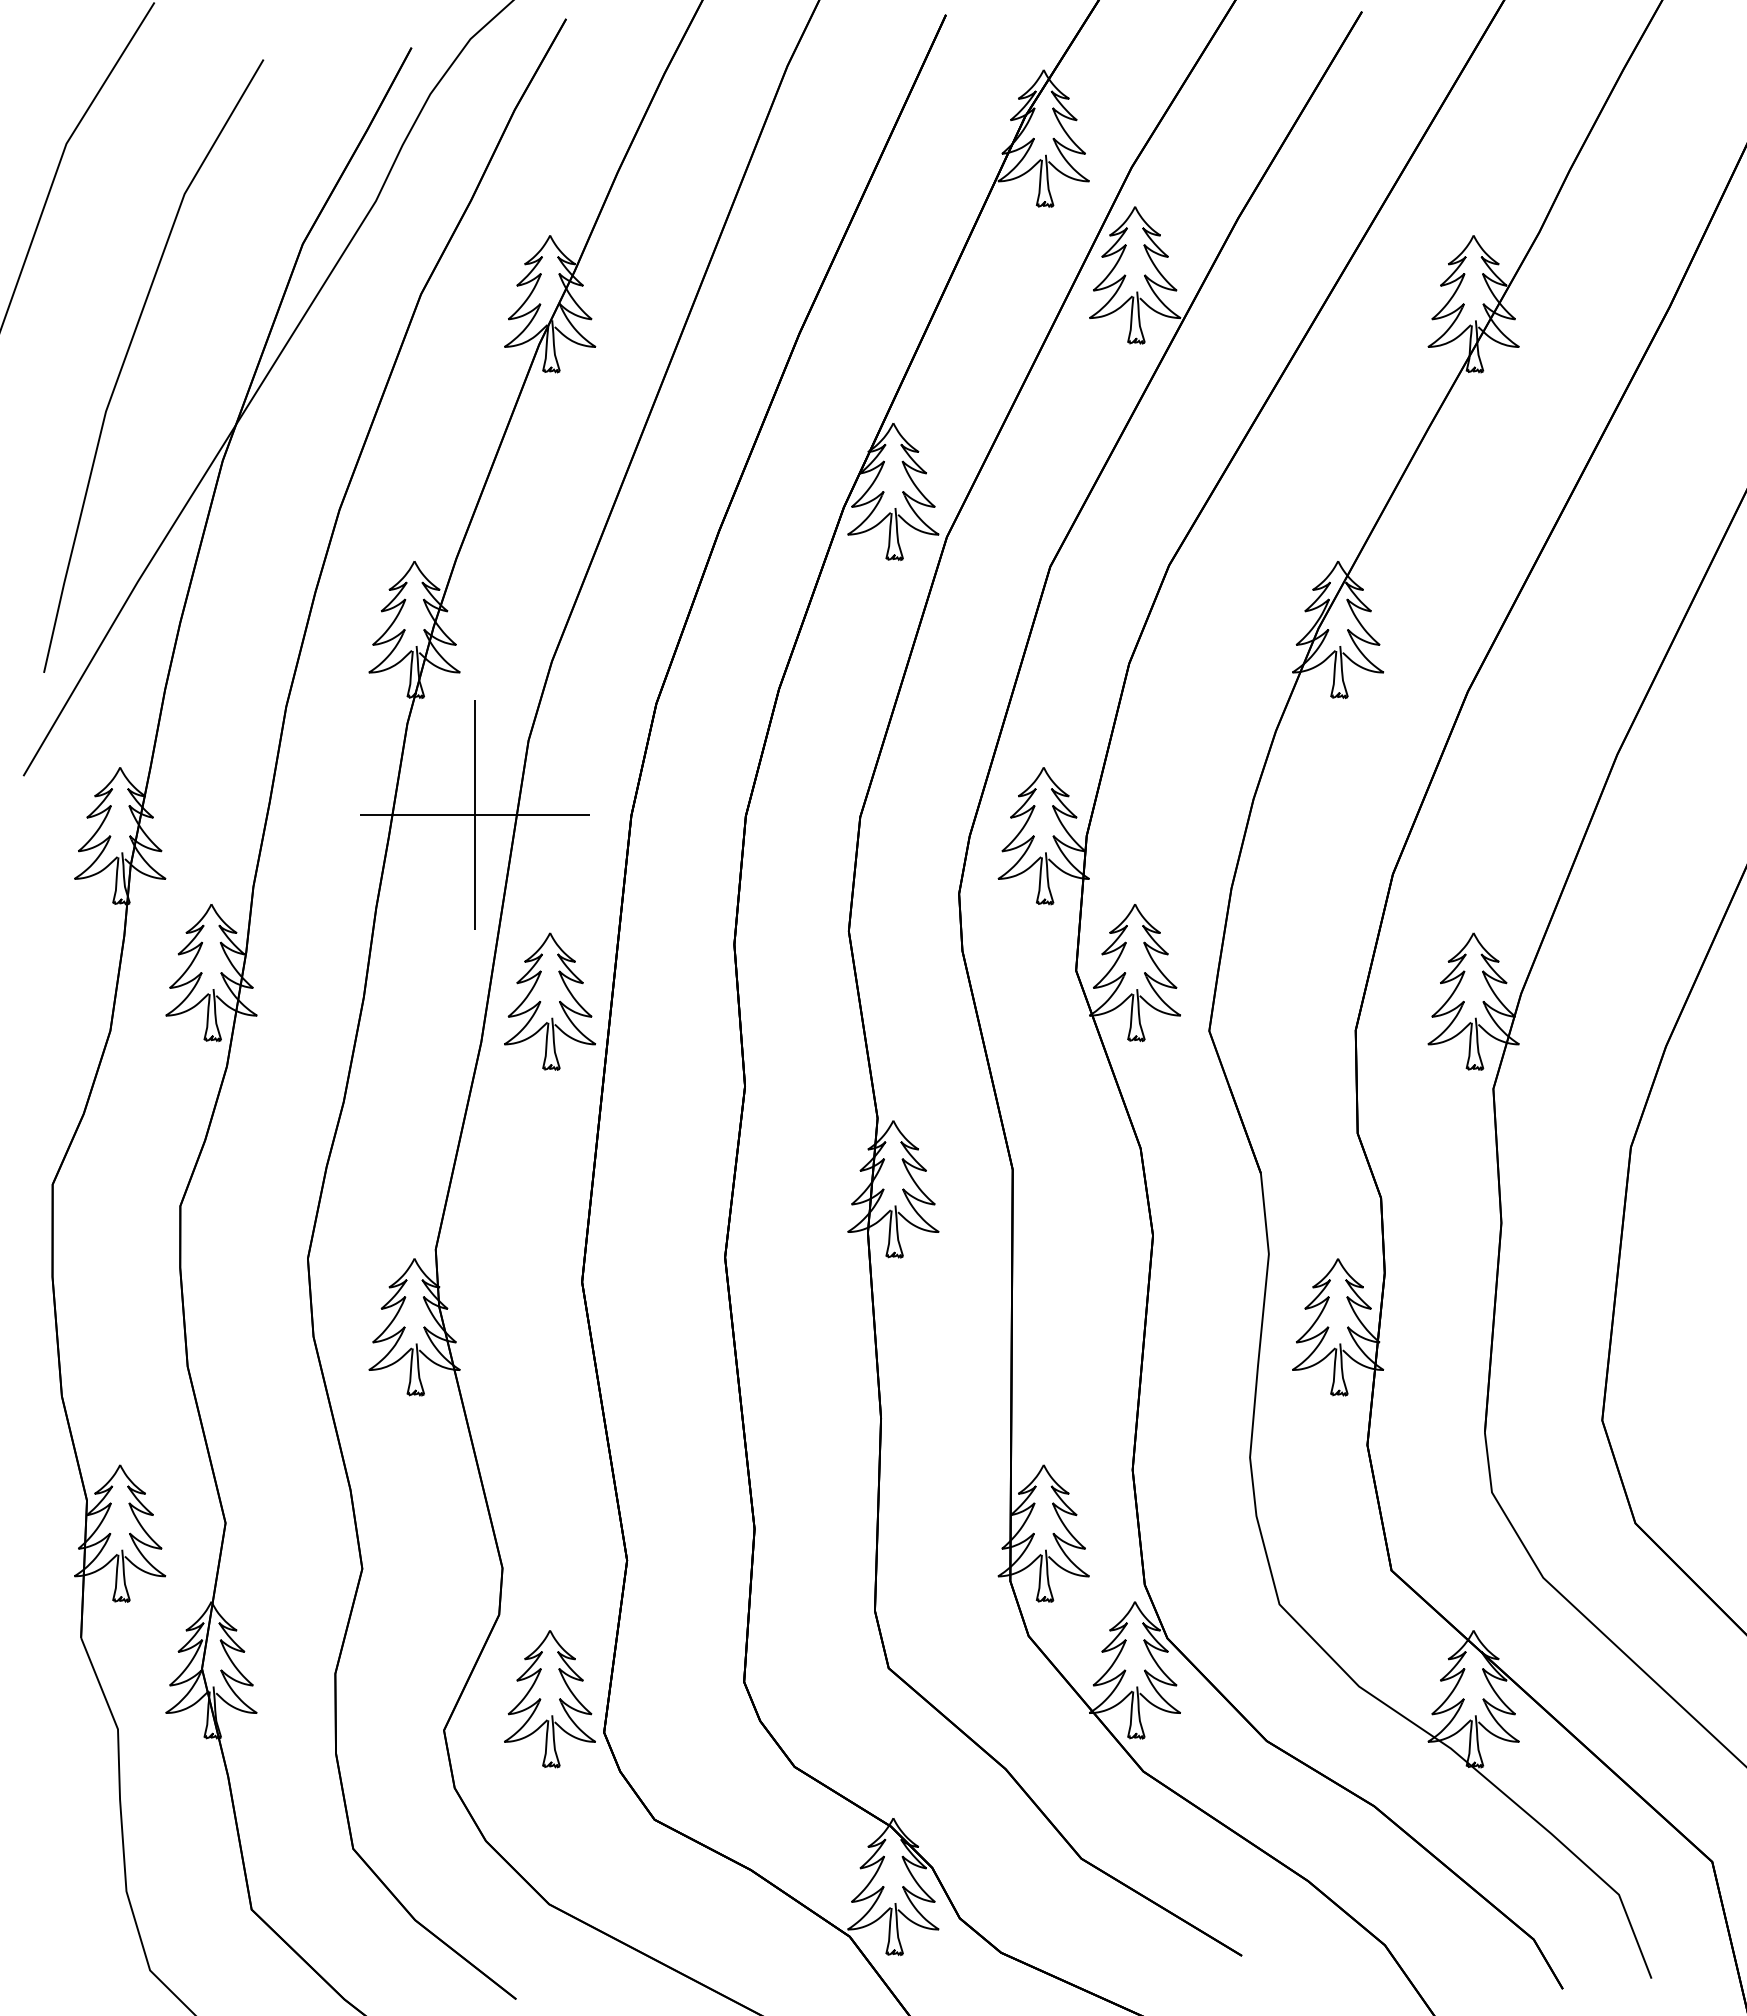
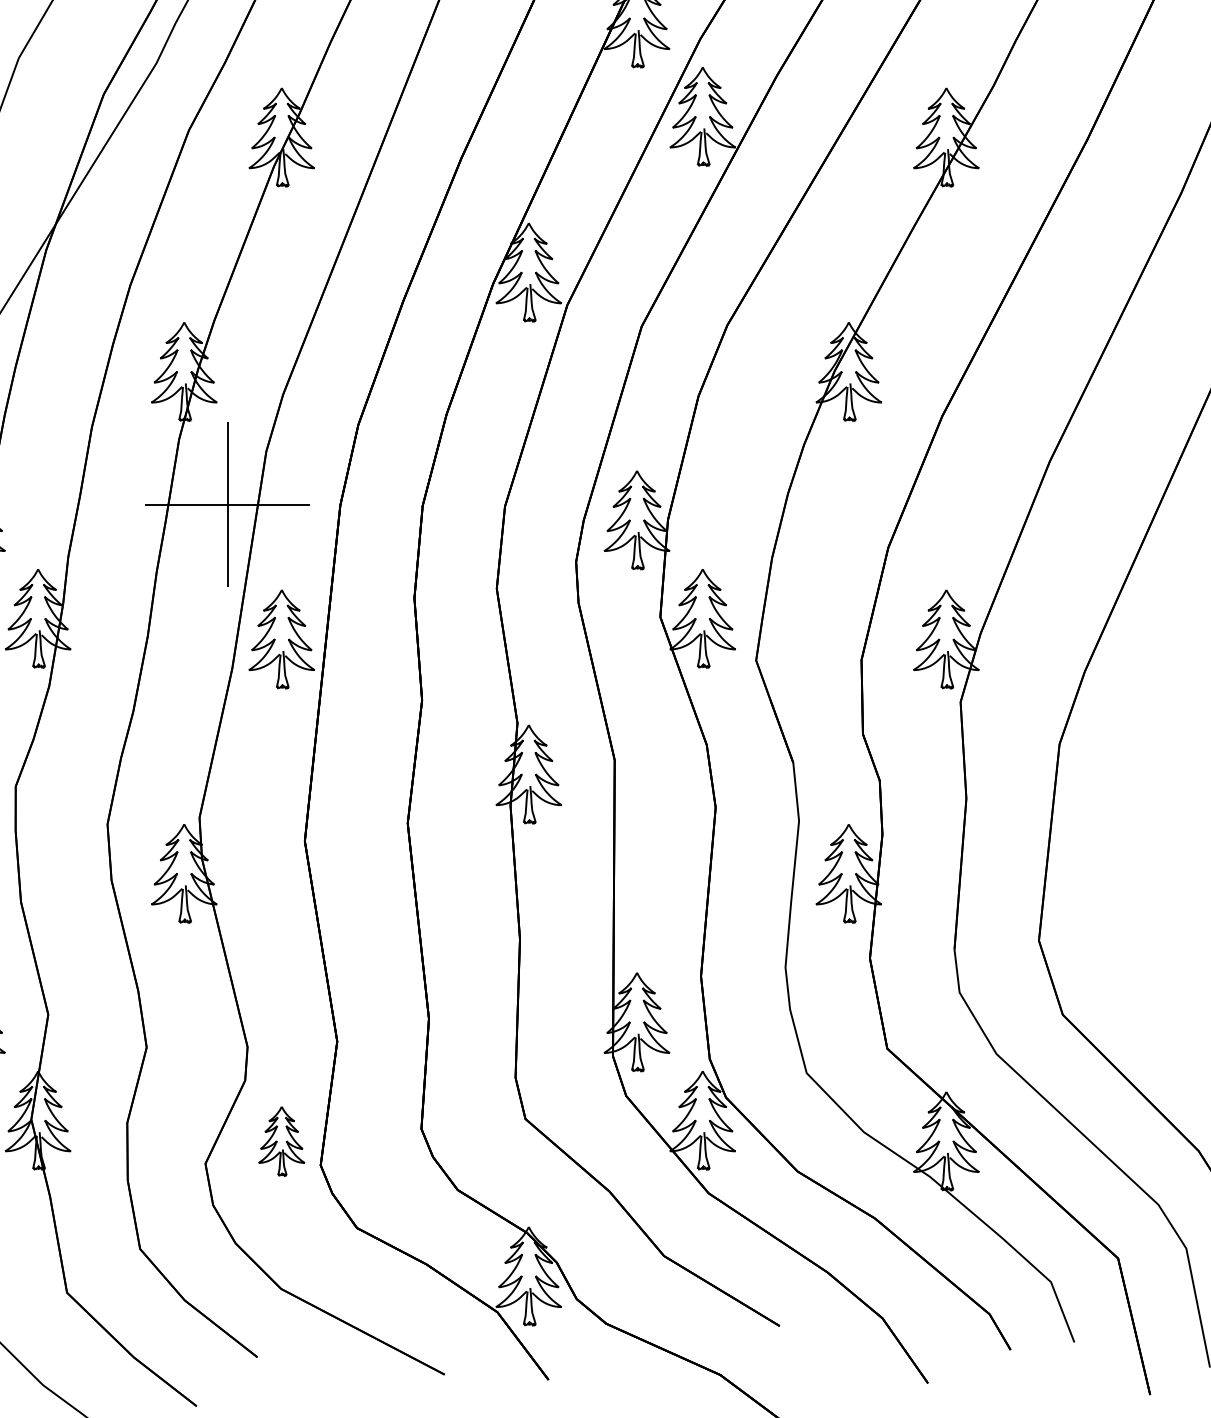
part: (549, 1699) -> (281, 1141), size x0.7

